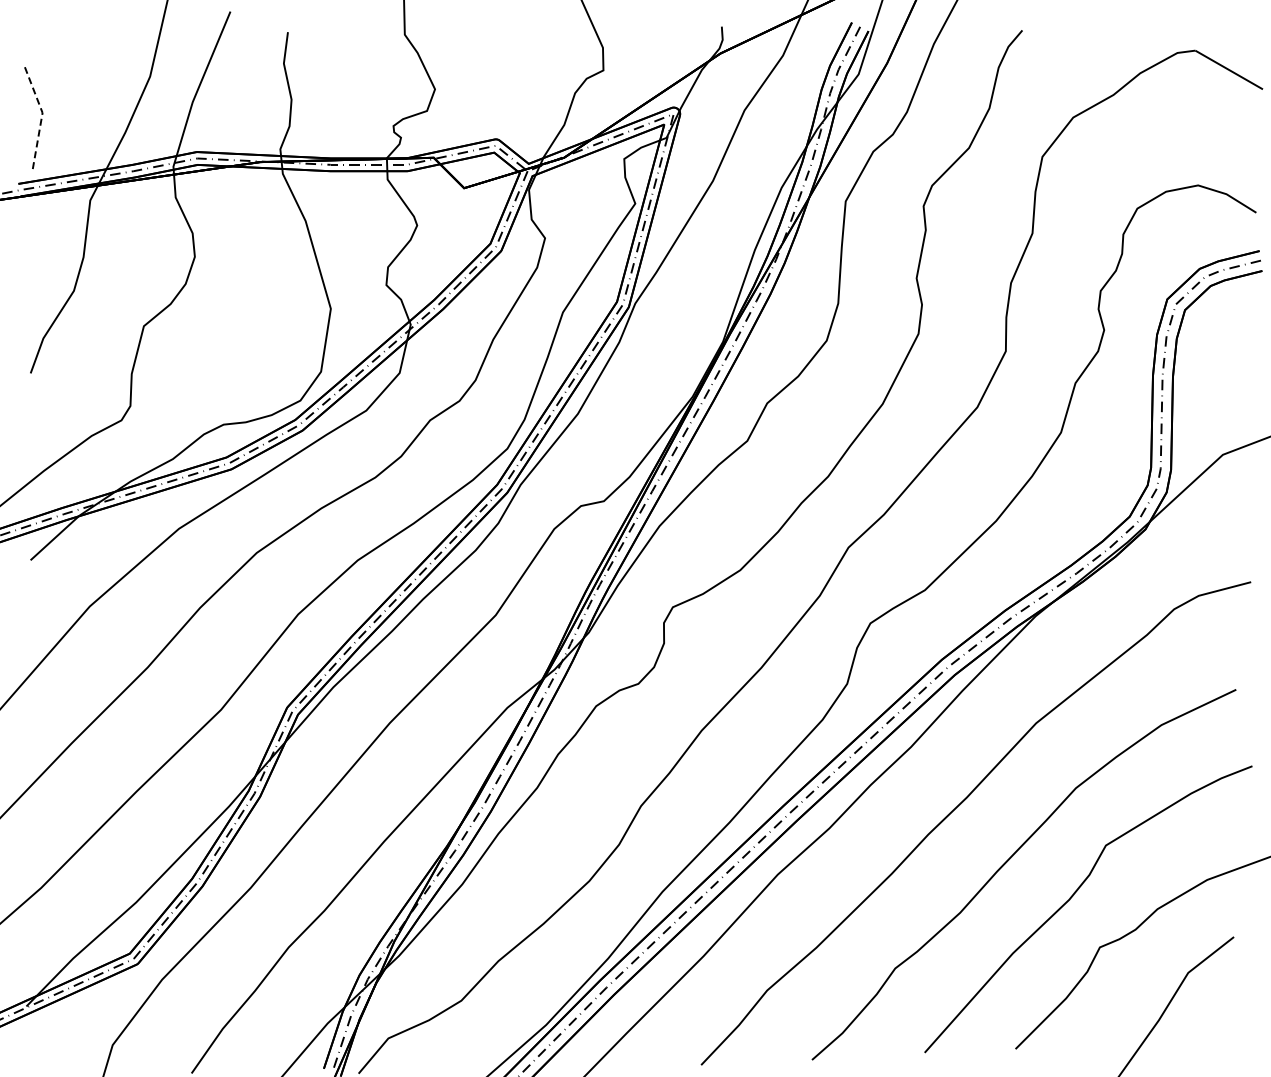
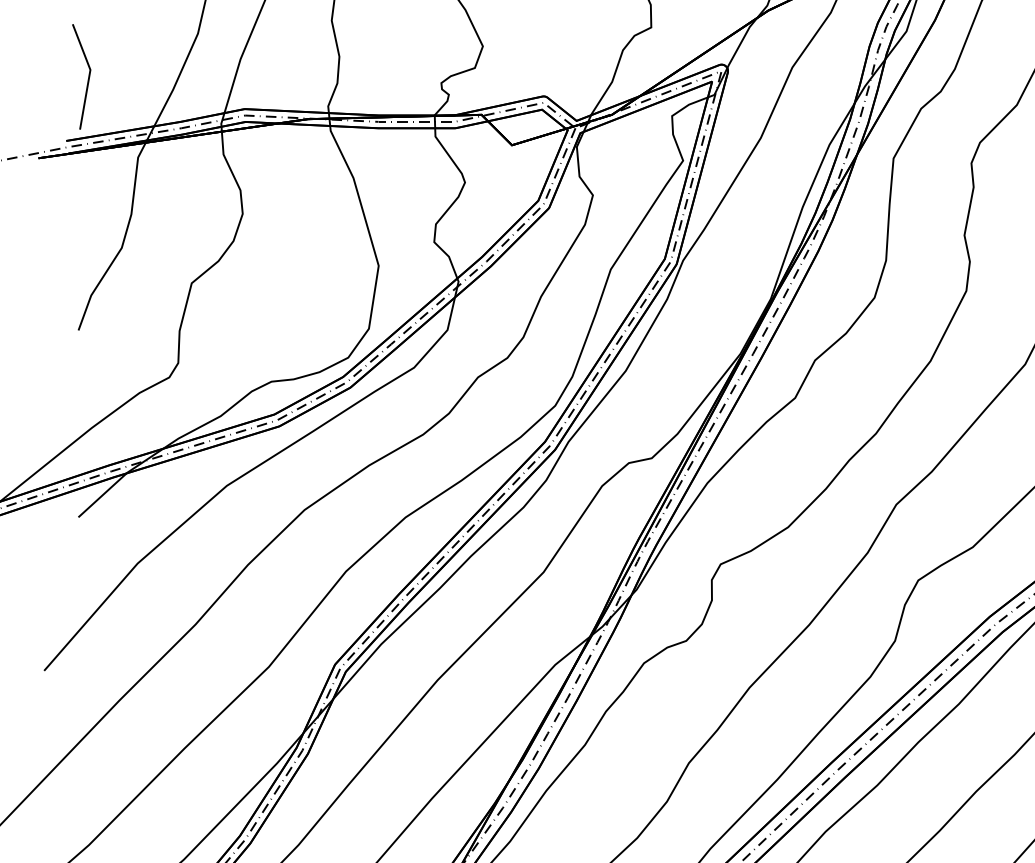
line: (41, 117) -> (89, 74), dashed -> solid

